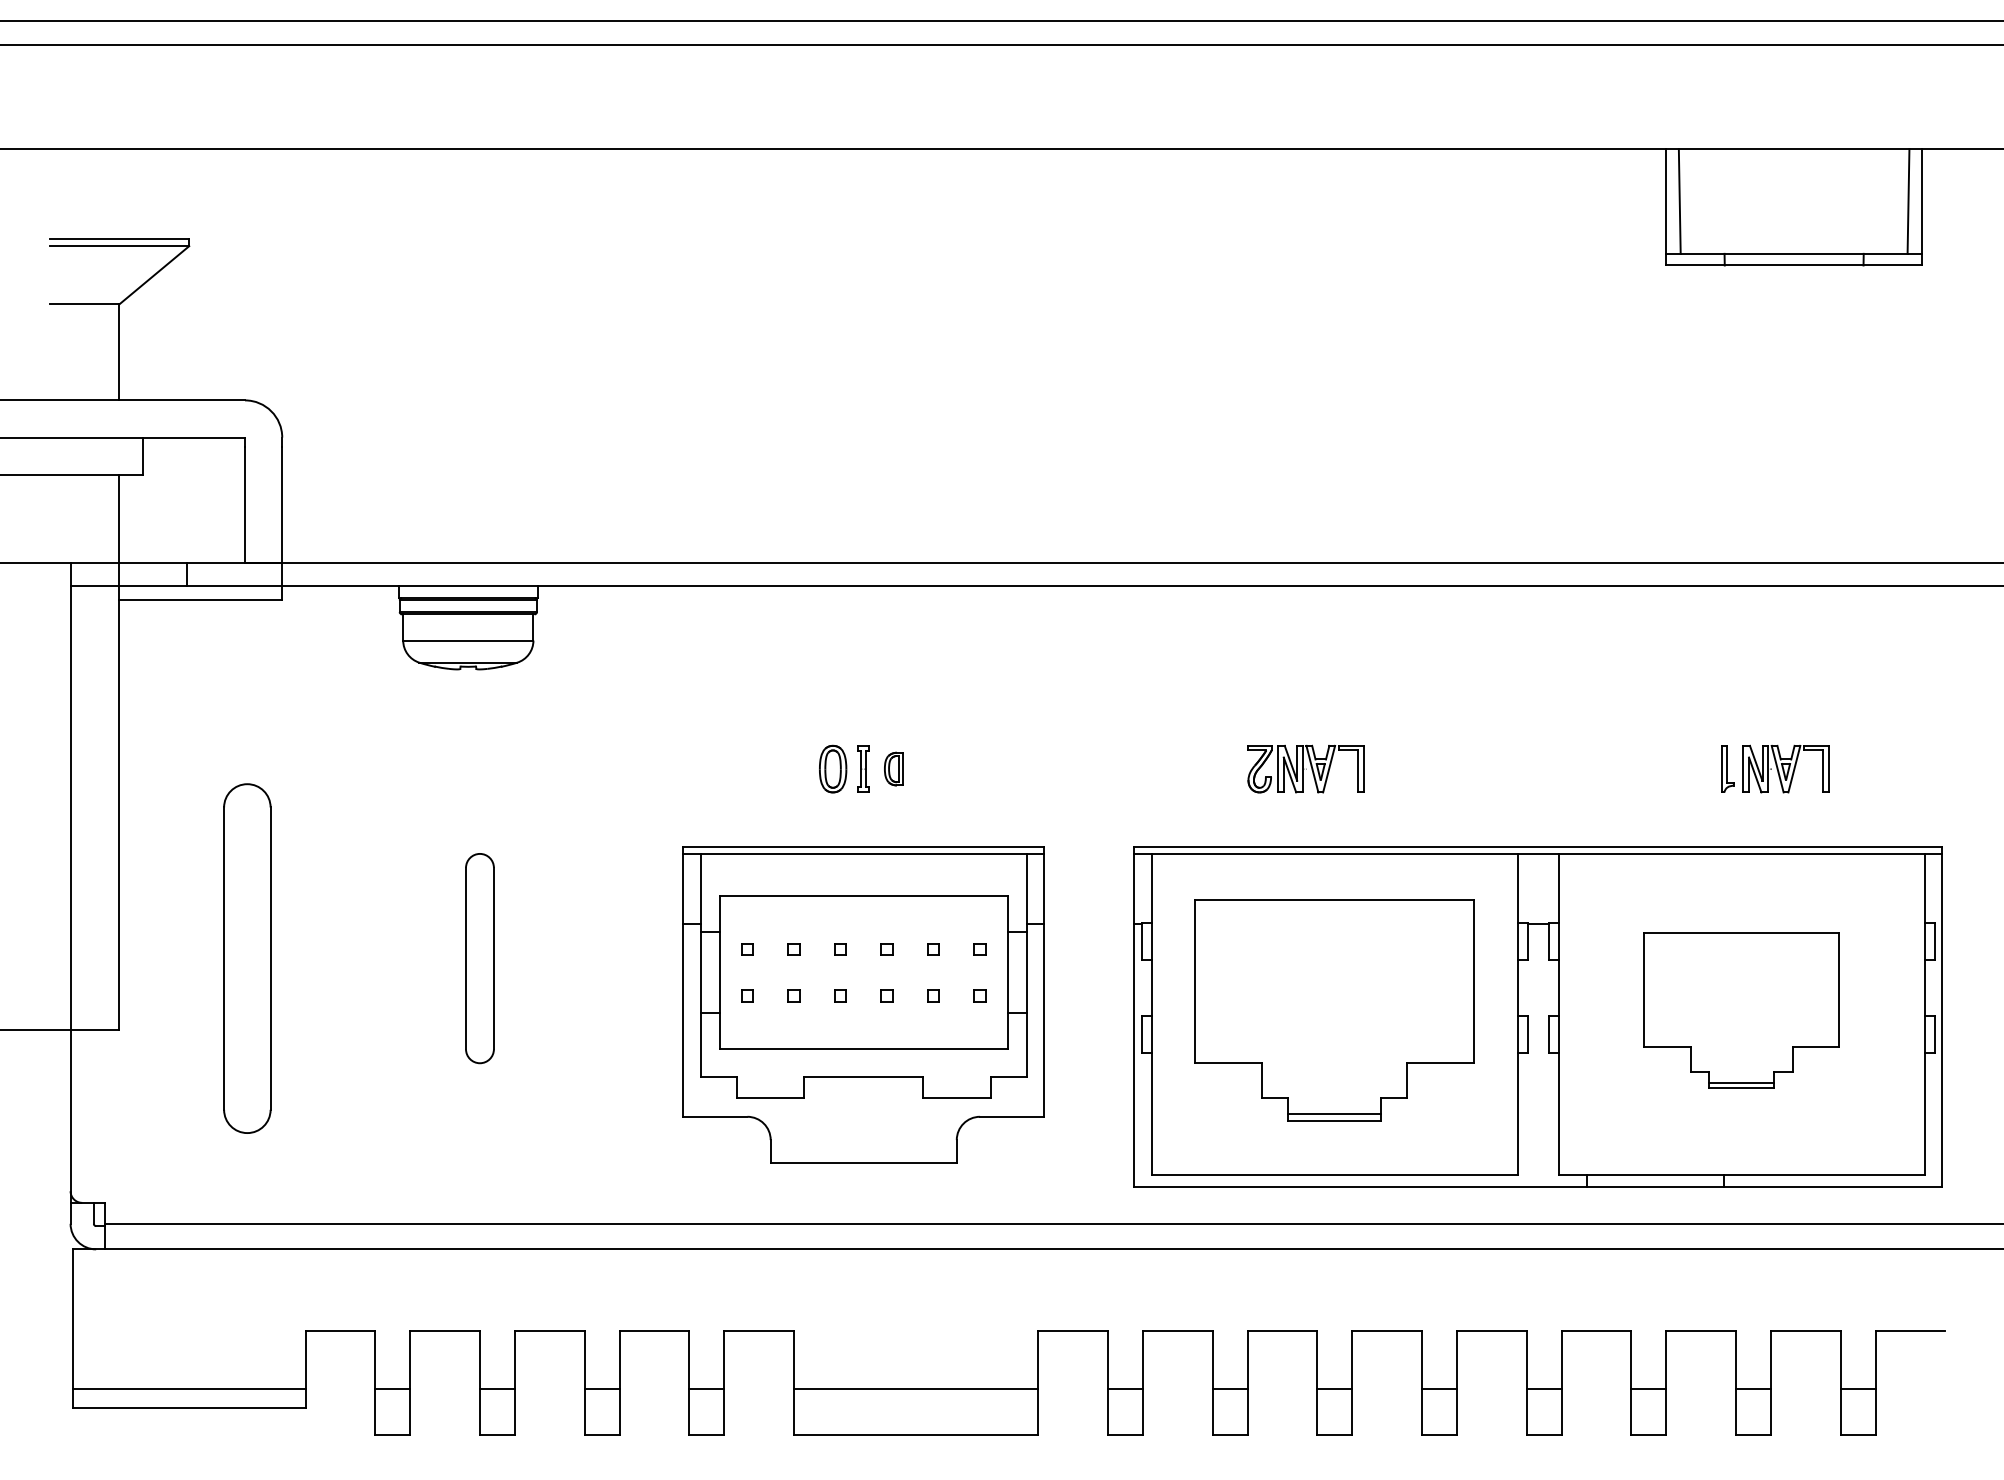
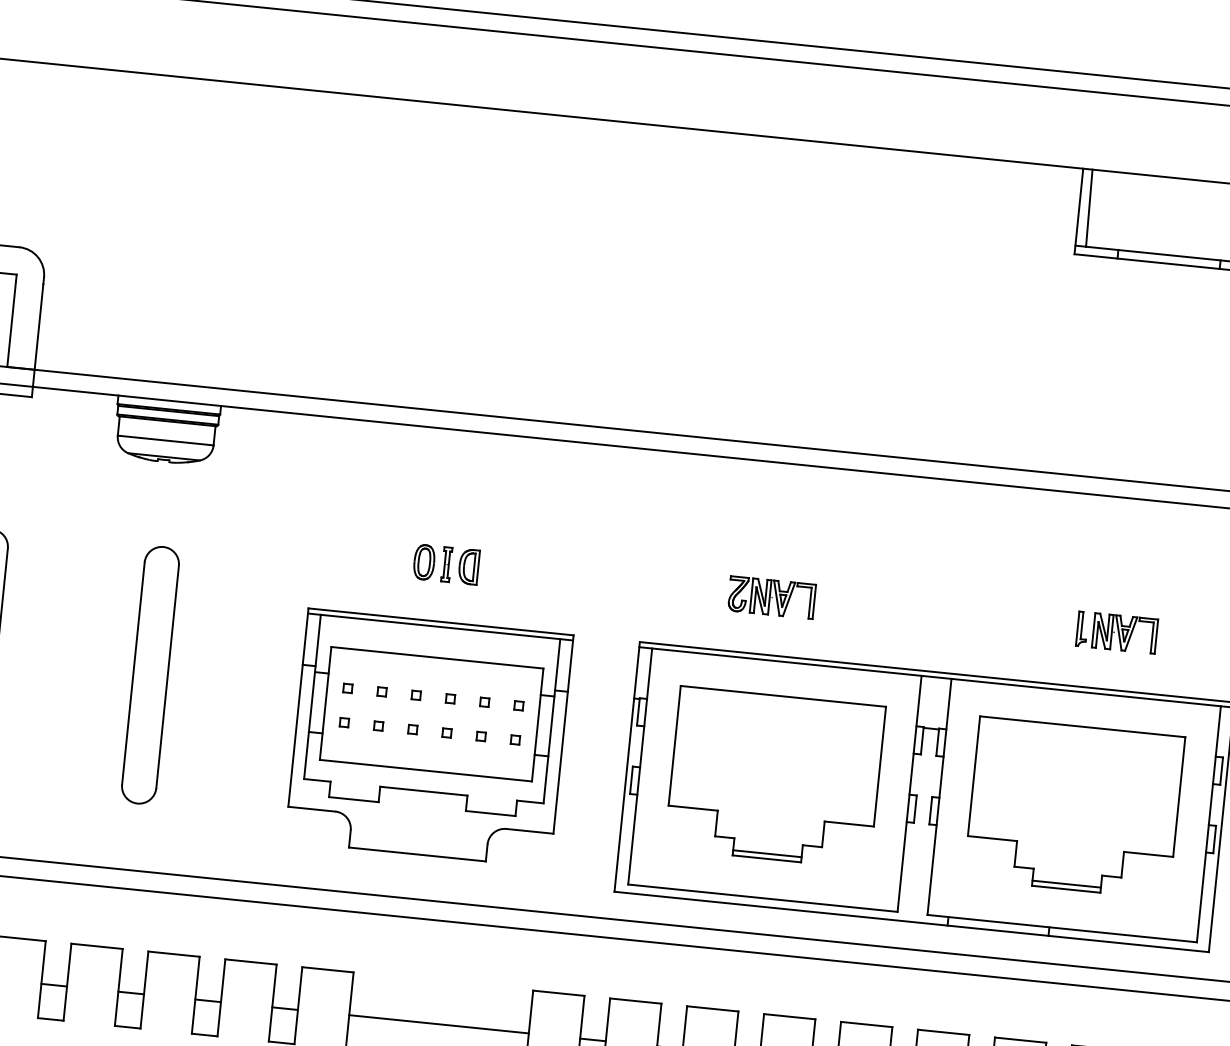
part: (893, 768) -> (468, 566), size x1.43
part: (479, 958) -> (150, 675), size x1.67
part: (1741, 1010) -> (1074, 807), size x1.43

